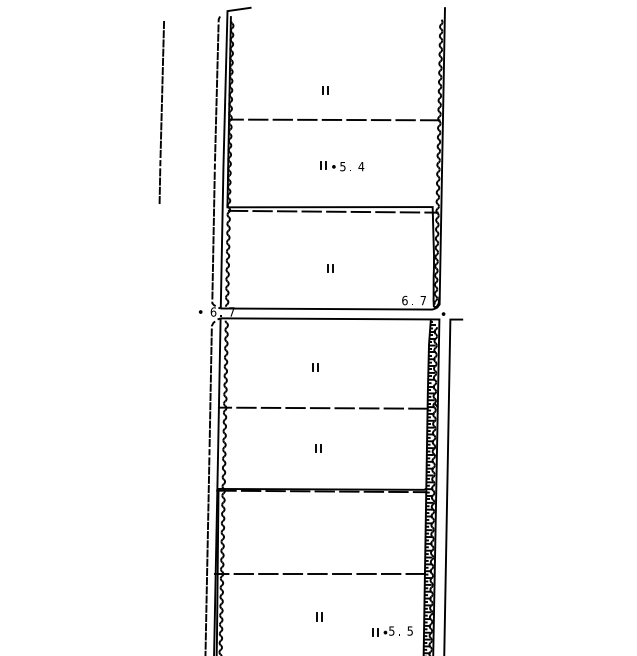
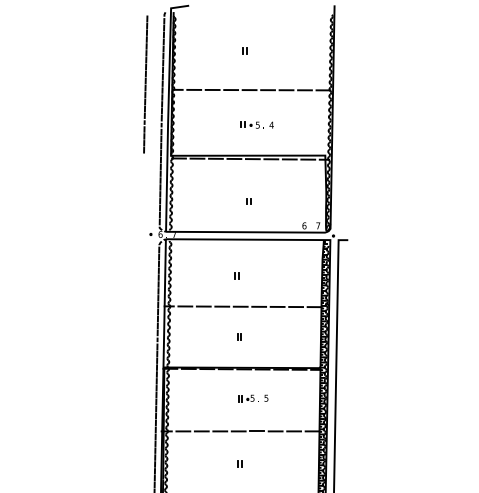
part: (325, 89) -> (244, 50), moved
line: (161, 112) -> (145, 84), moved
part: (393, 631) -> (253, 398), moved

